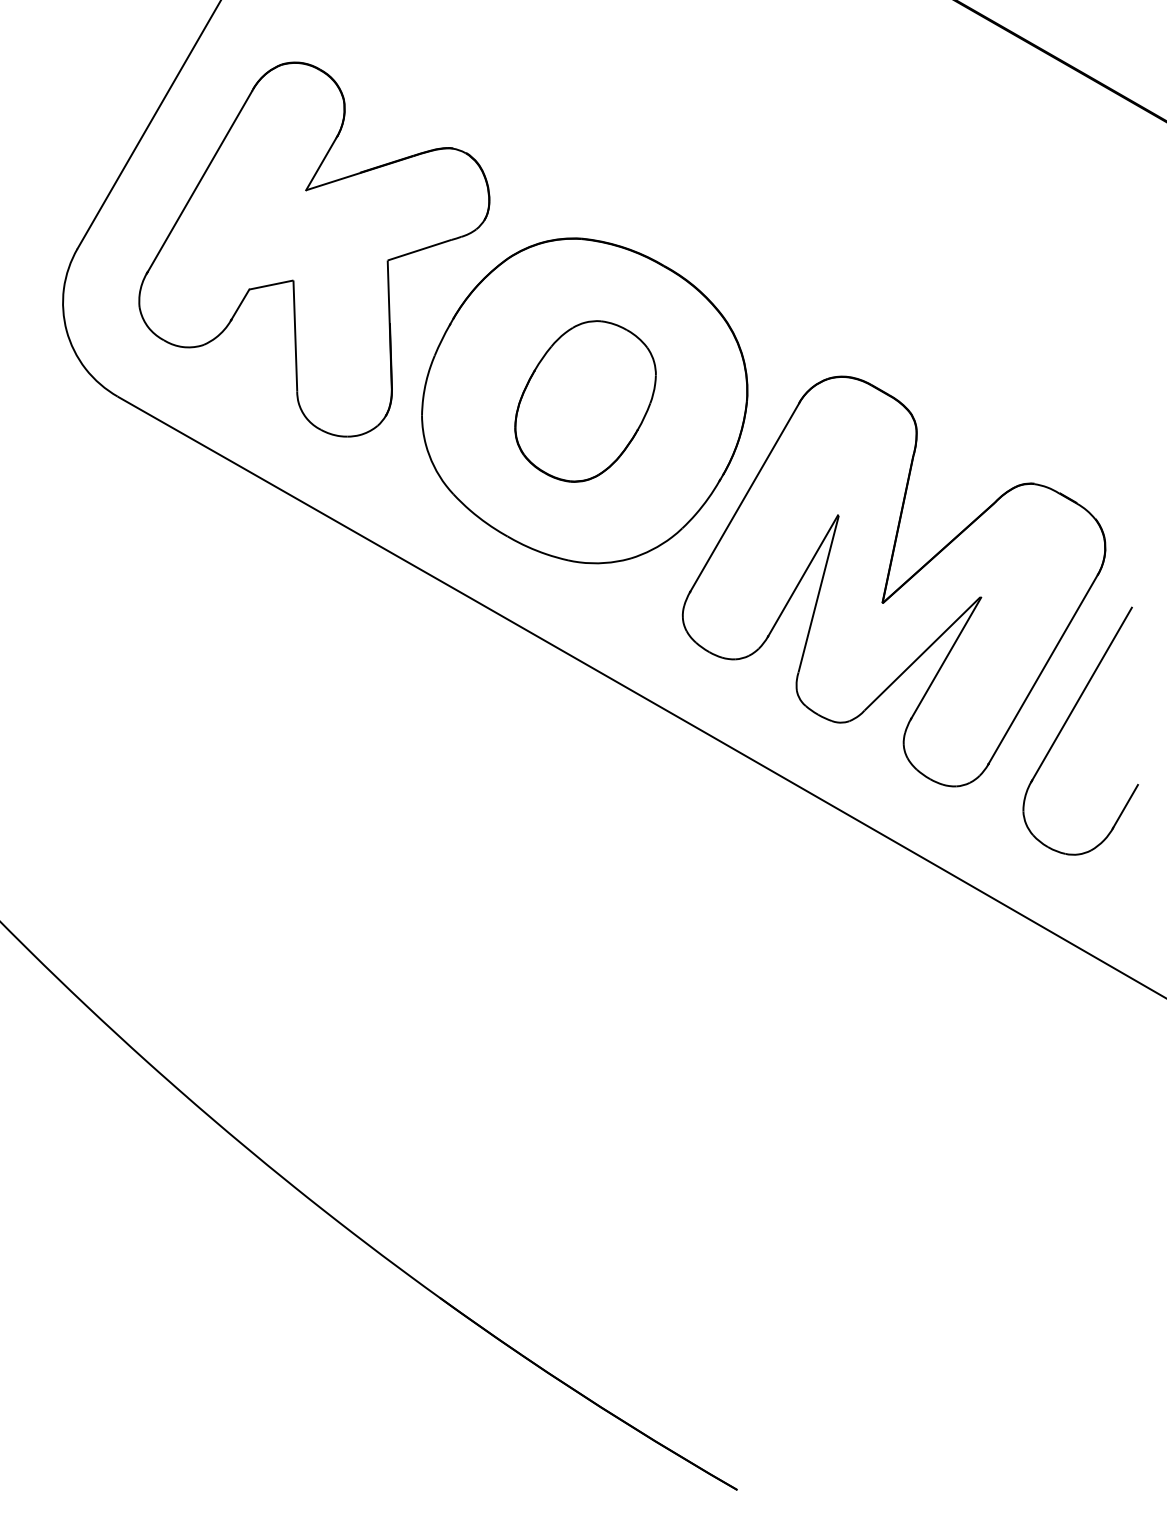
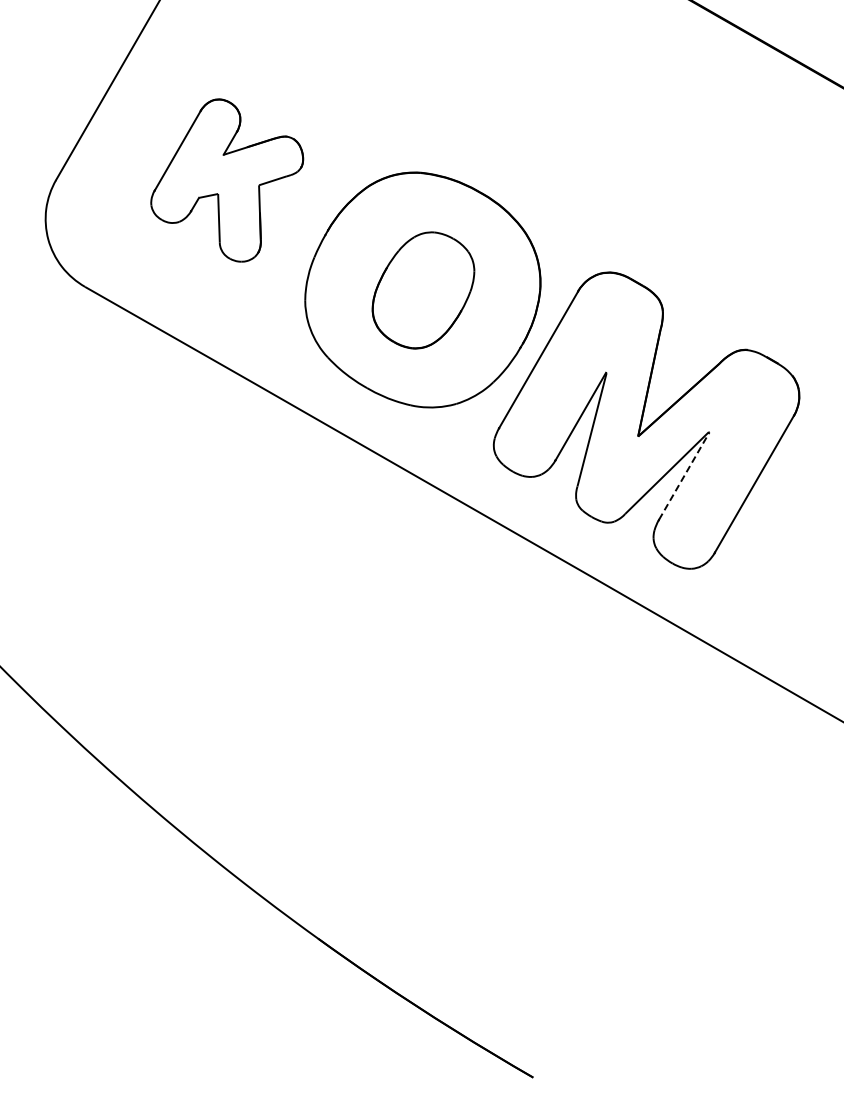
part: (313, 249) -> (226, 180), size x0.6
line: (946, 657) -> (684, 475), solid -> dashed
part: (1066, 723) -> (771, 523), removed

